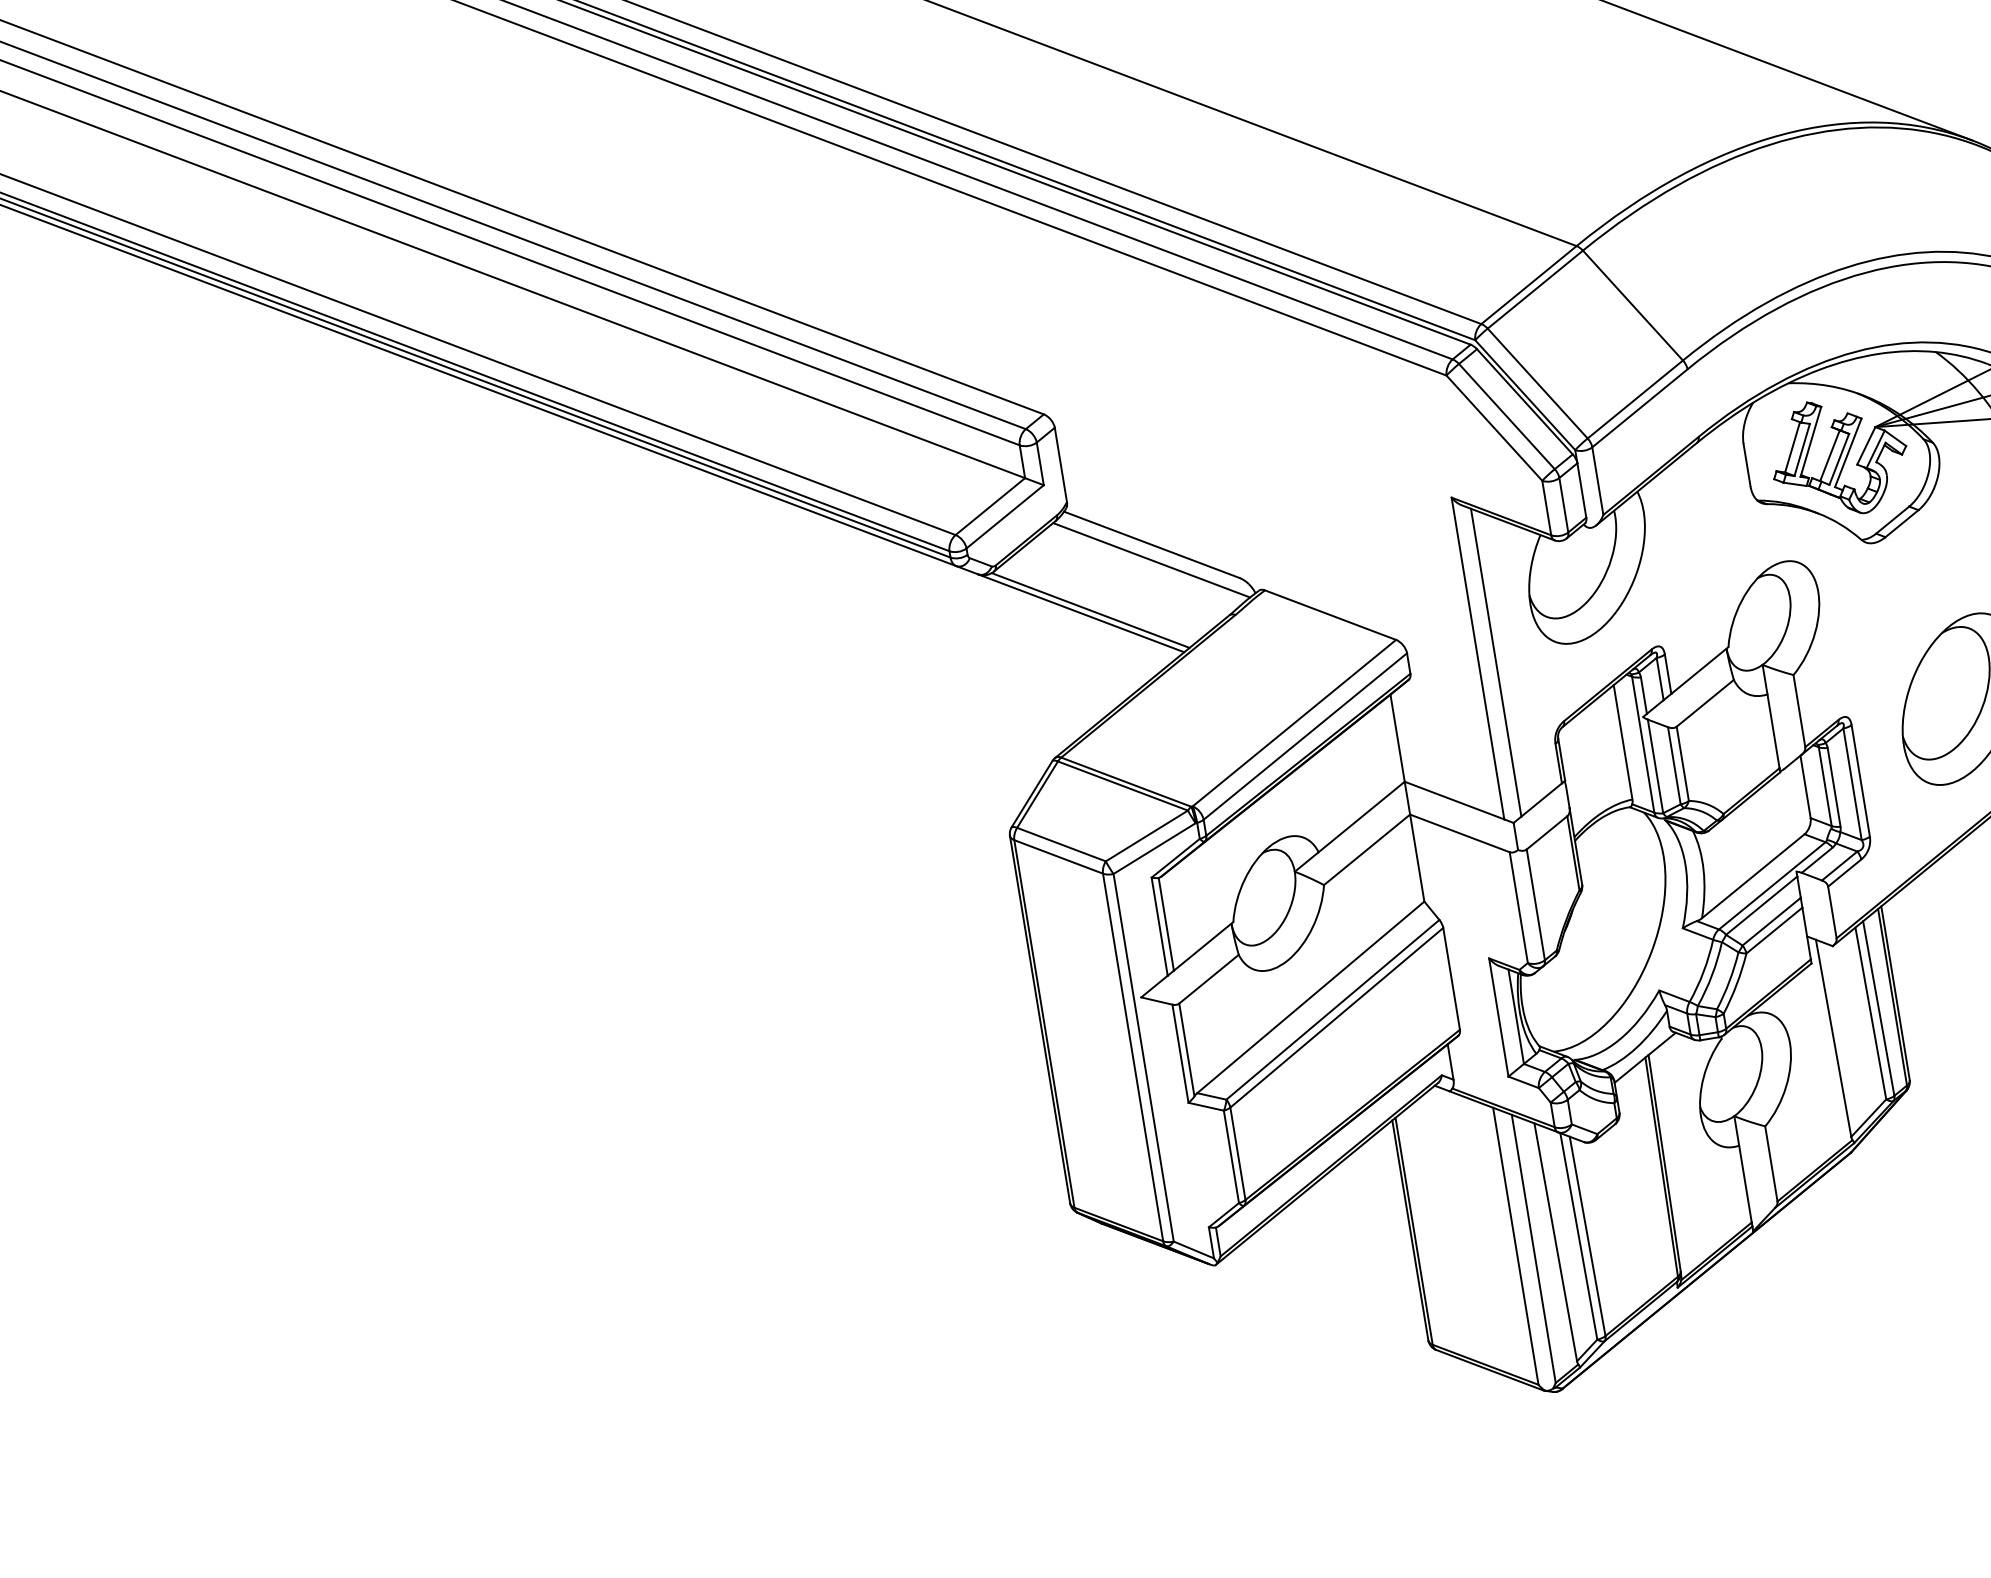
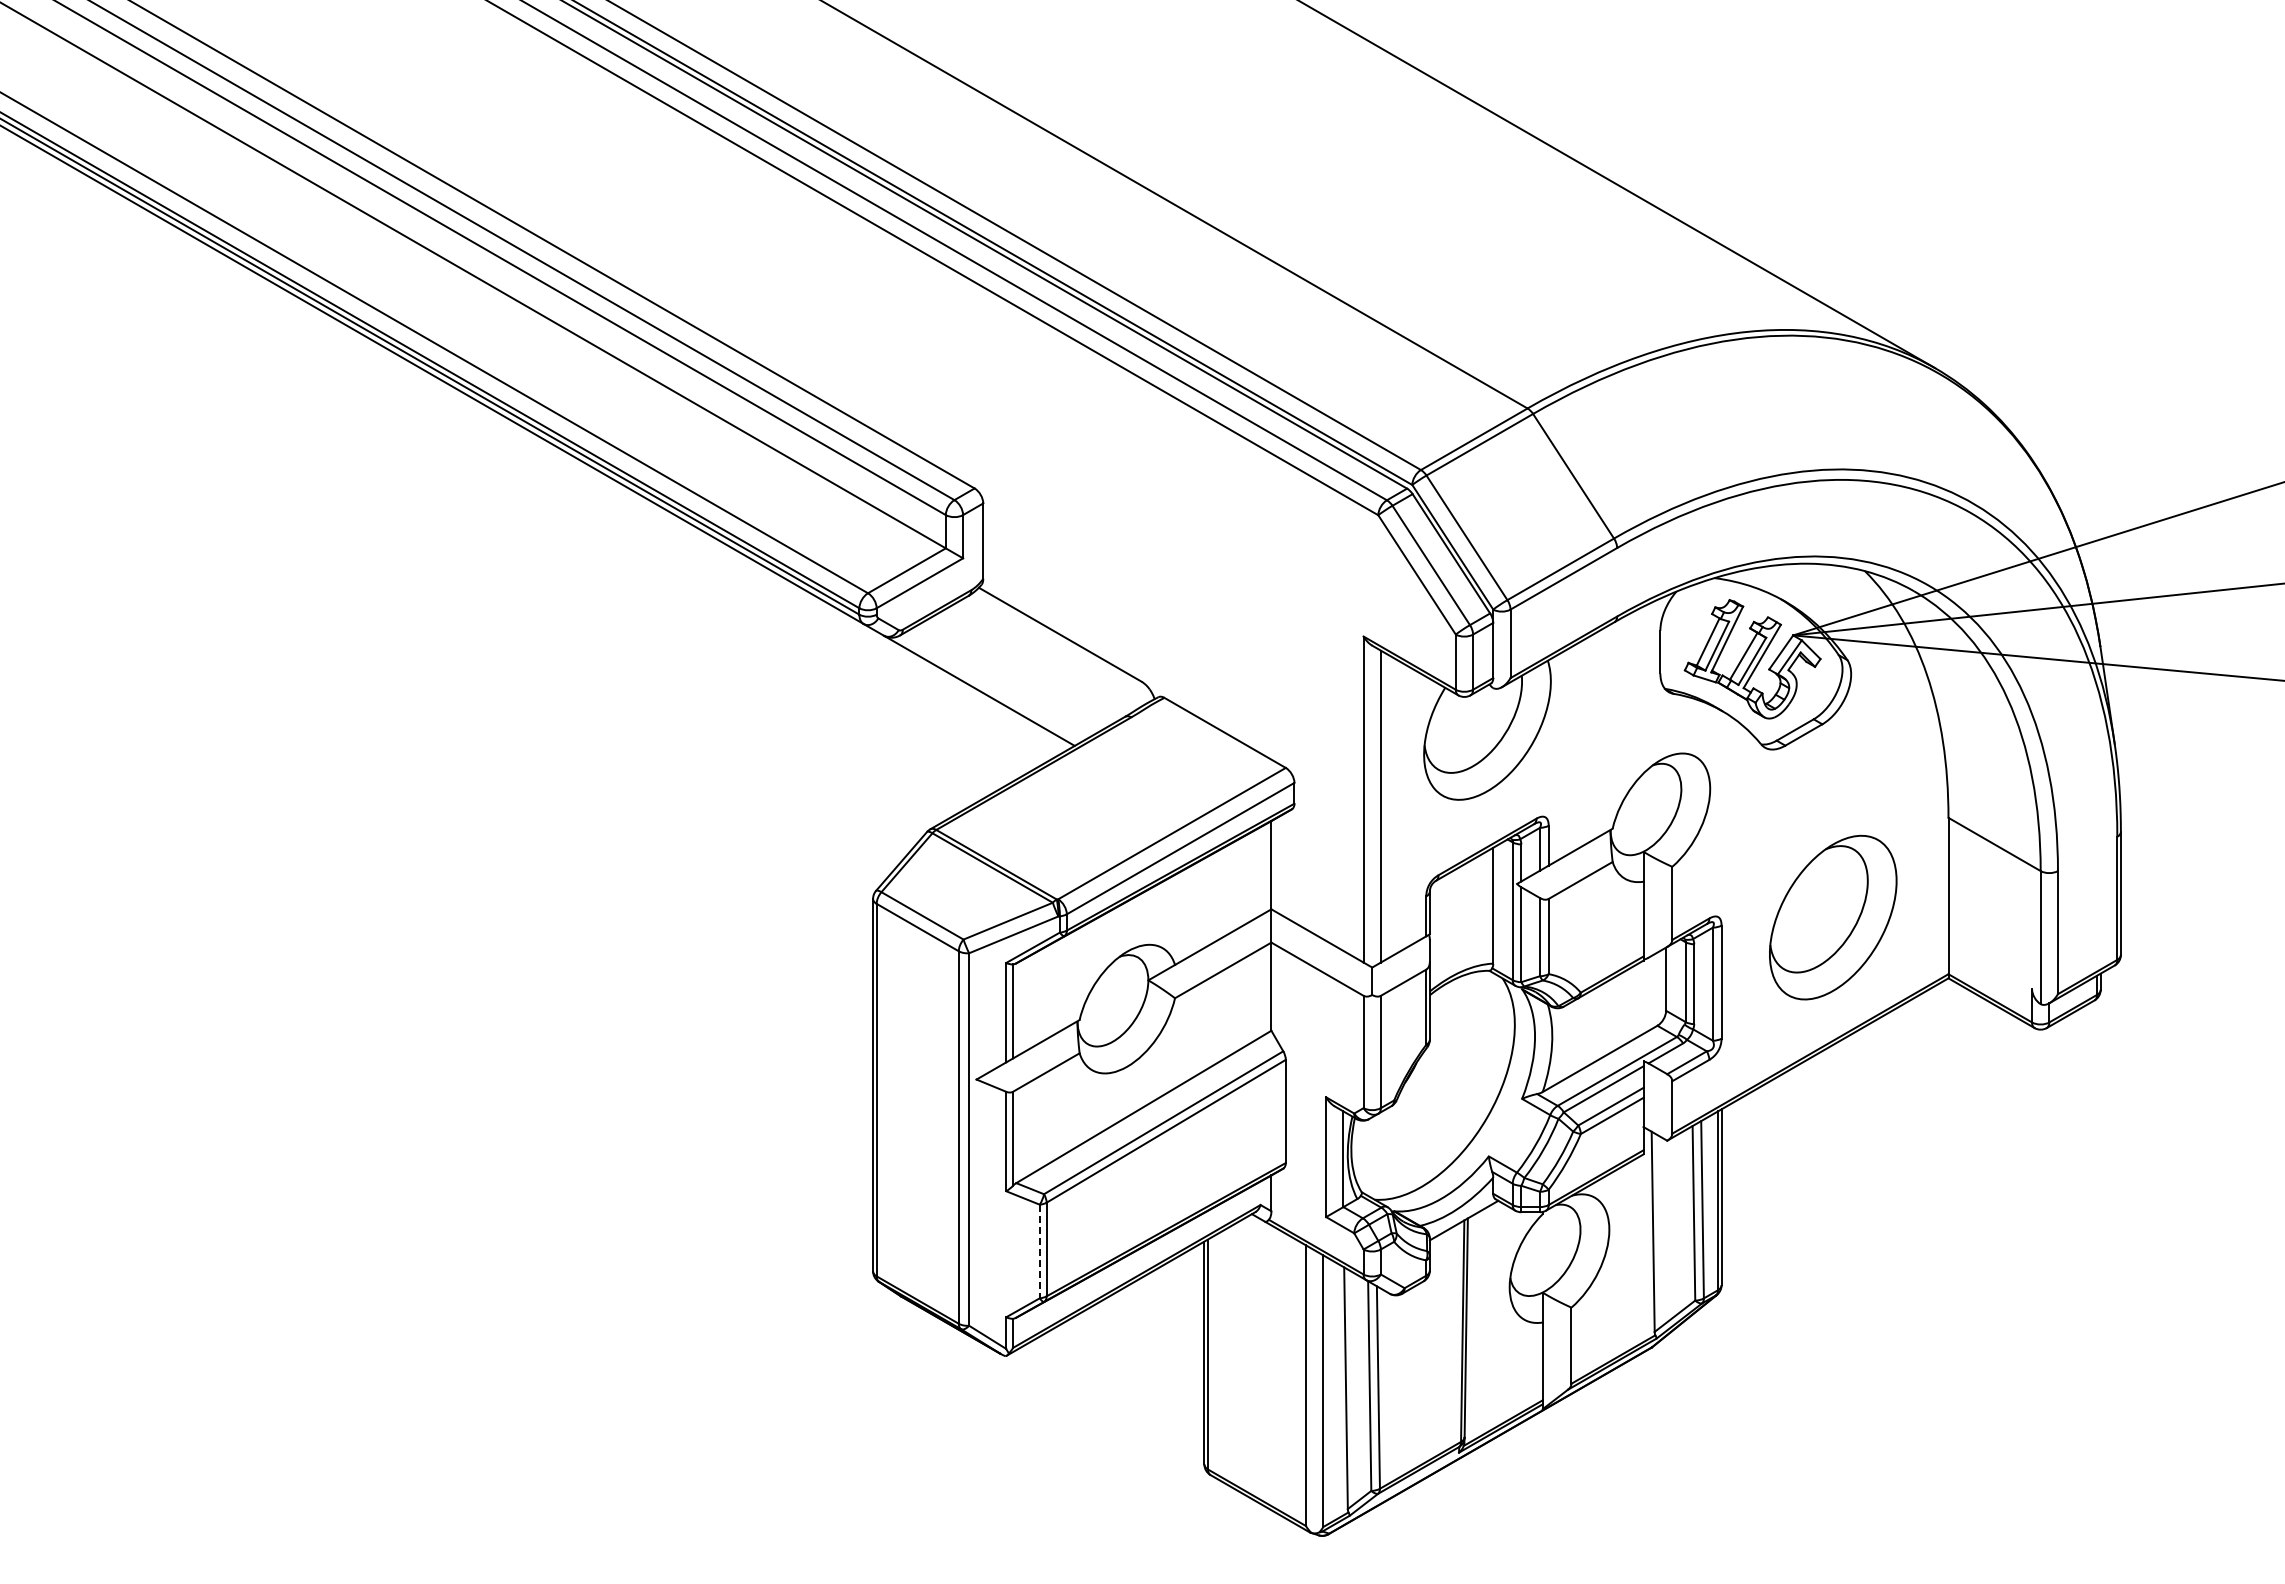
line: (1151, 559) -> (1057, 649), removed
line: (1090, 610) -> (988, 689), removed
line: (1231, 1156) -> (1039, 1251), solid -> dashed

